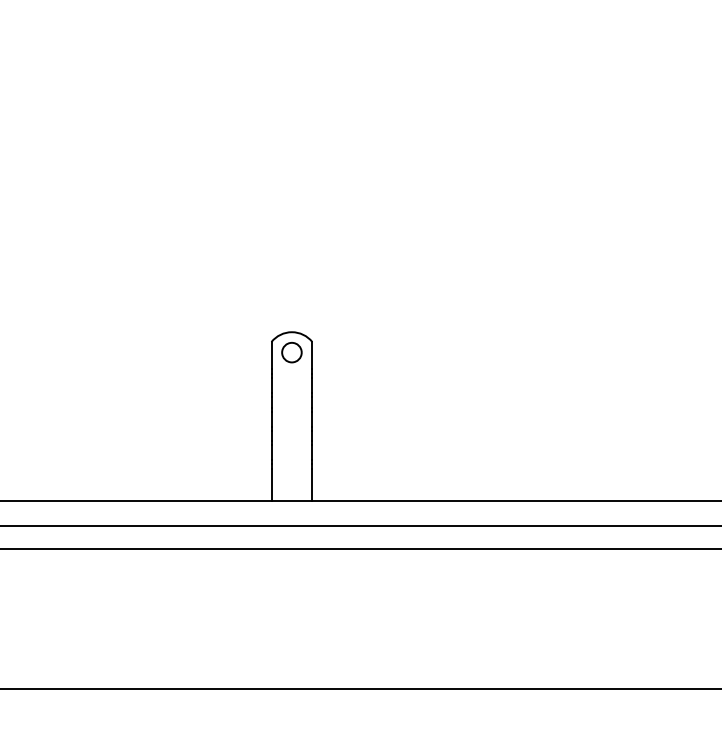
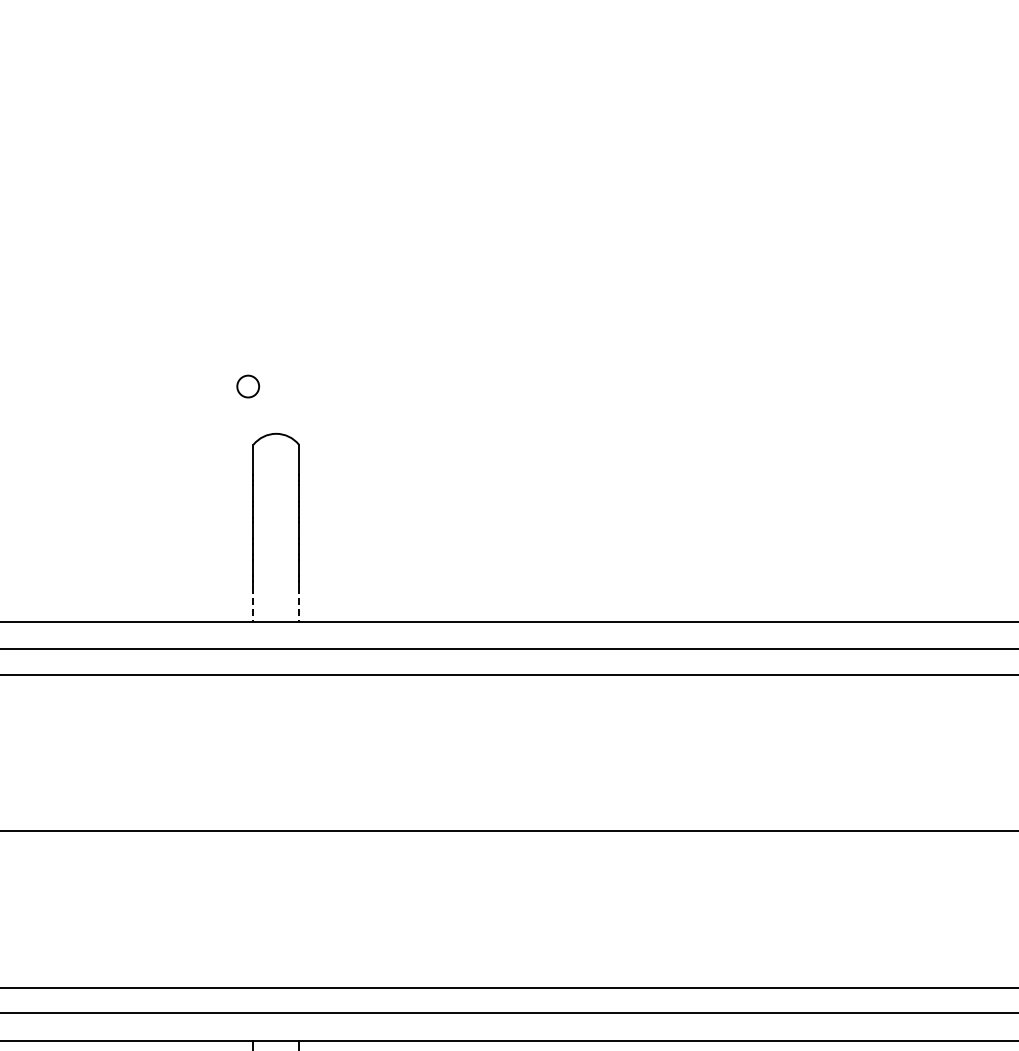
circle: (291, 352) -> (247, 386), moved
line: (271, 485) -> (253, 604), solid -> dashed
line: (311, 485) -> (298, 604), solid -> dashed

